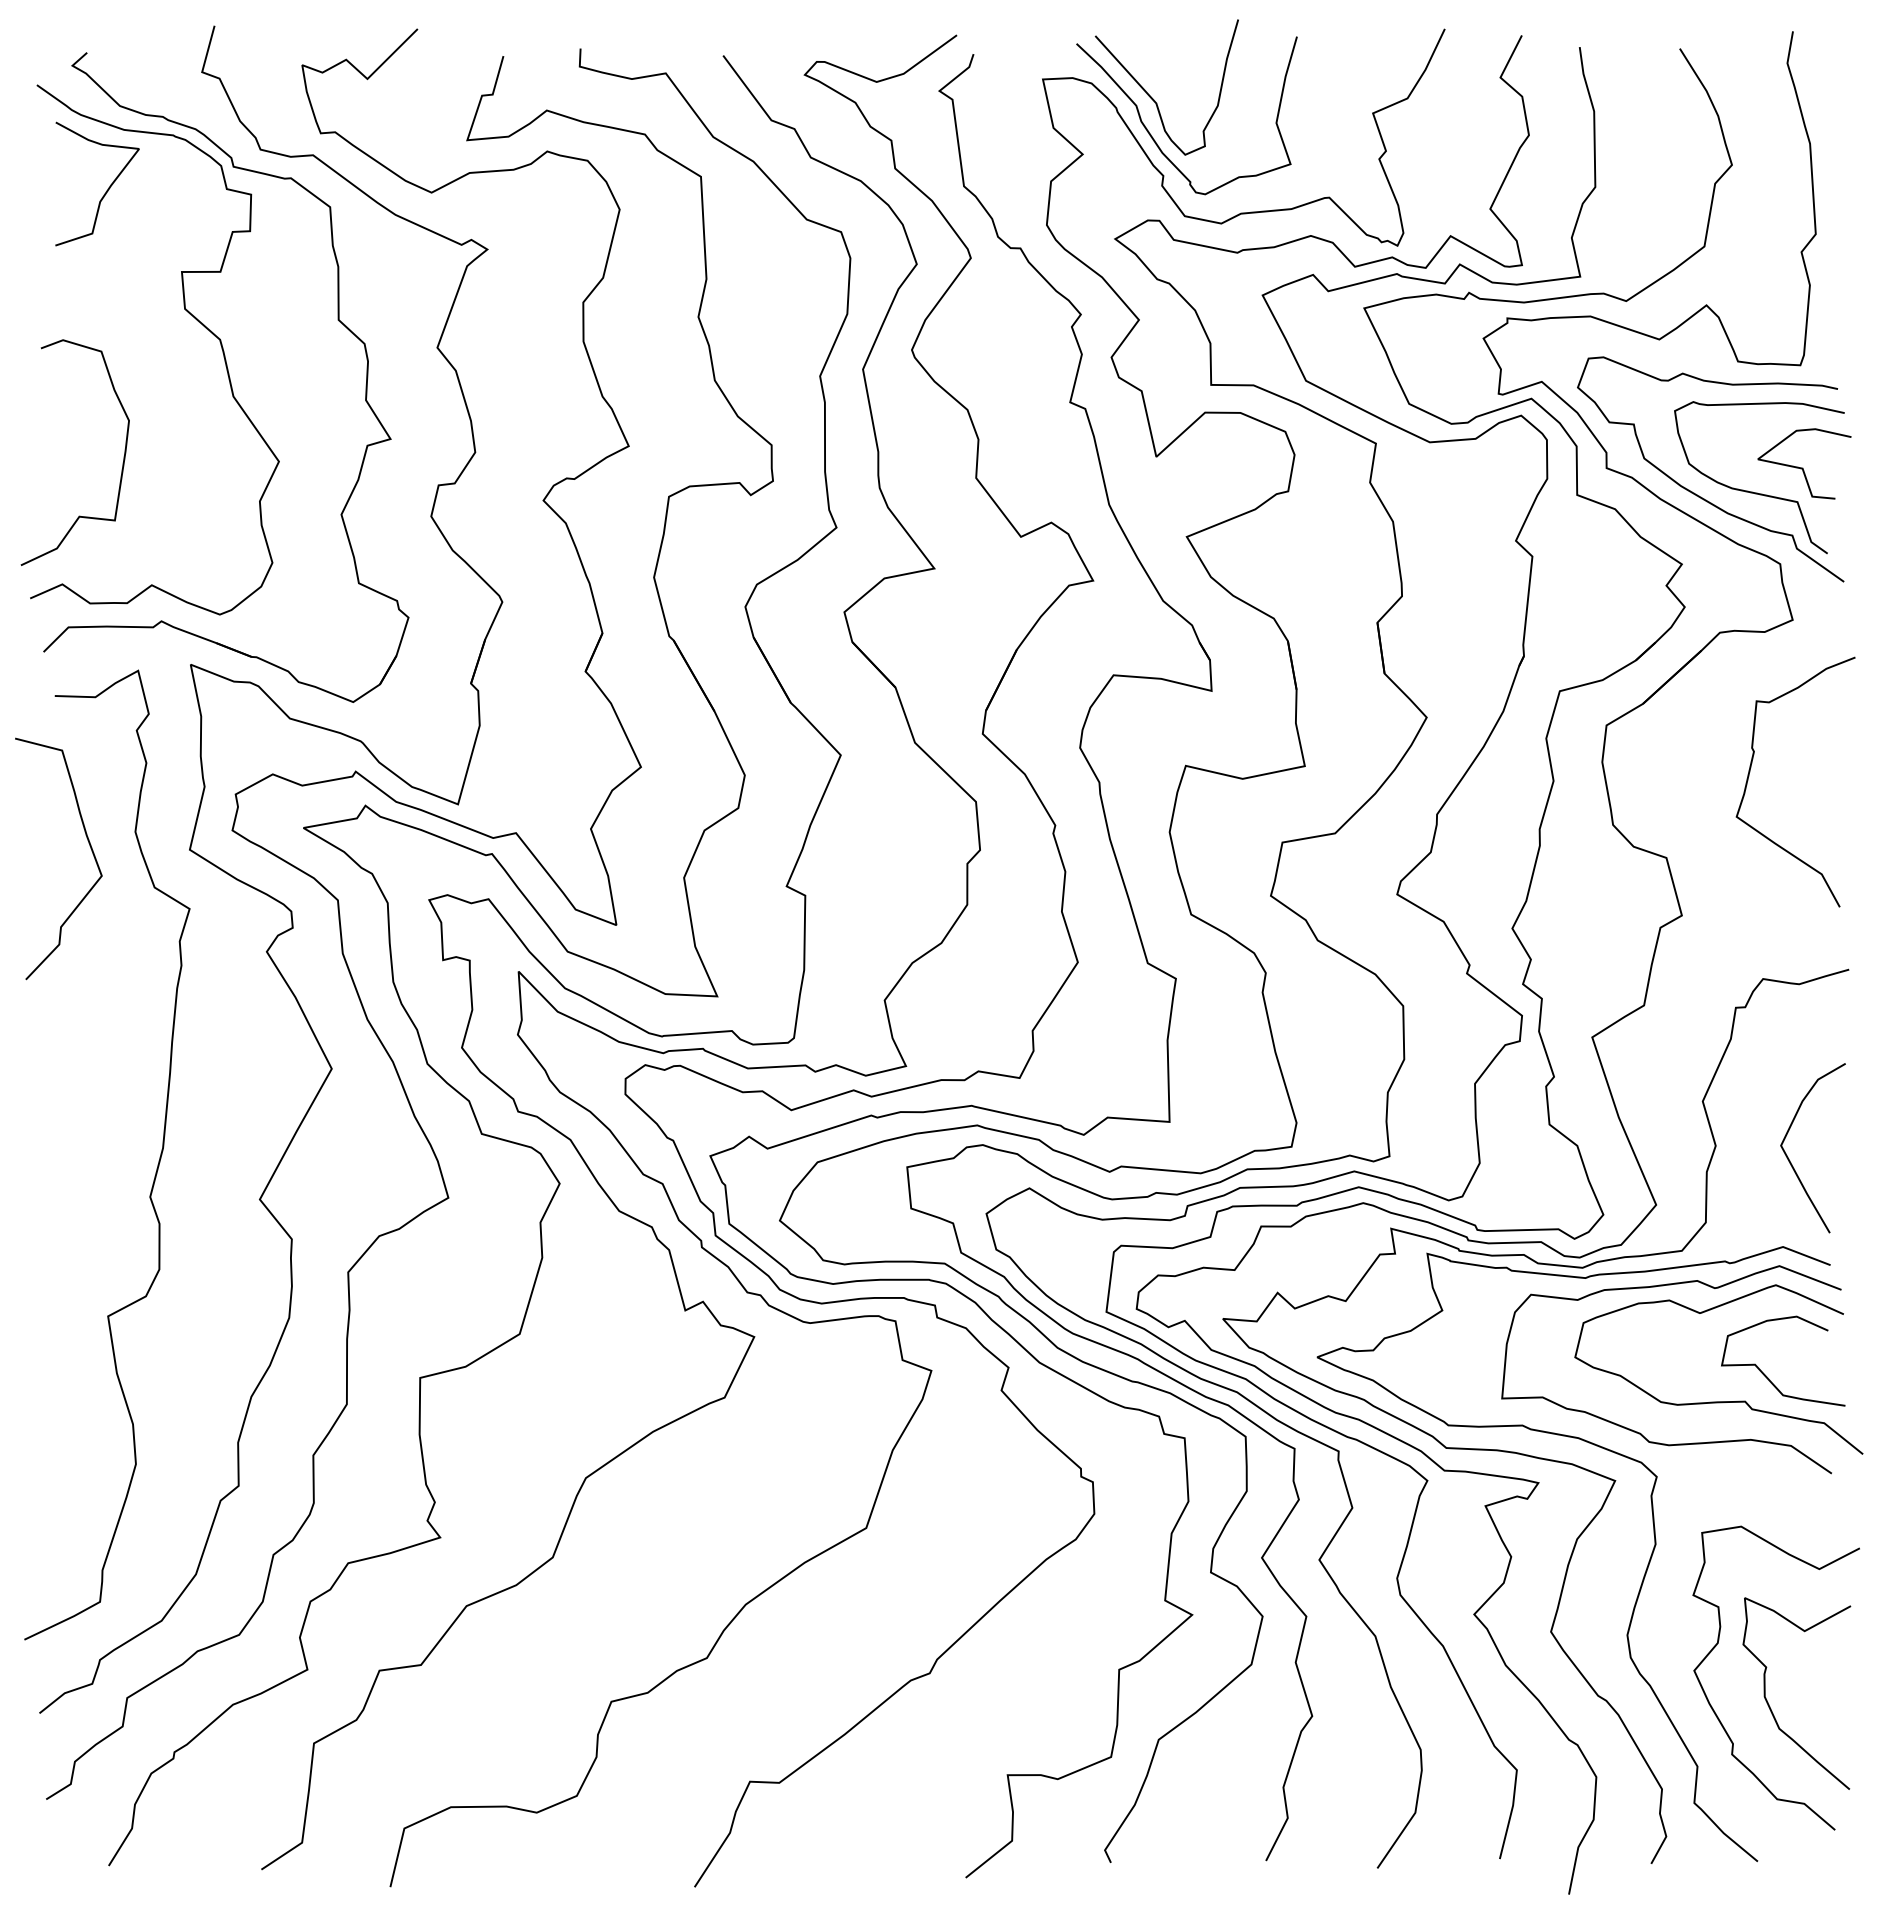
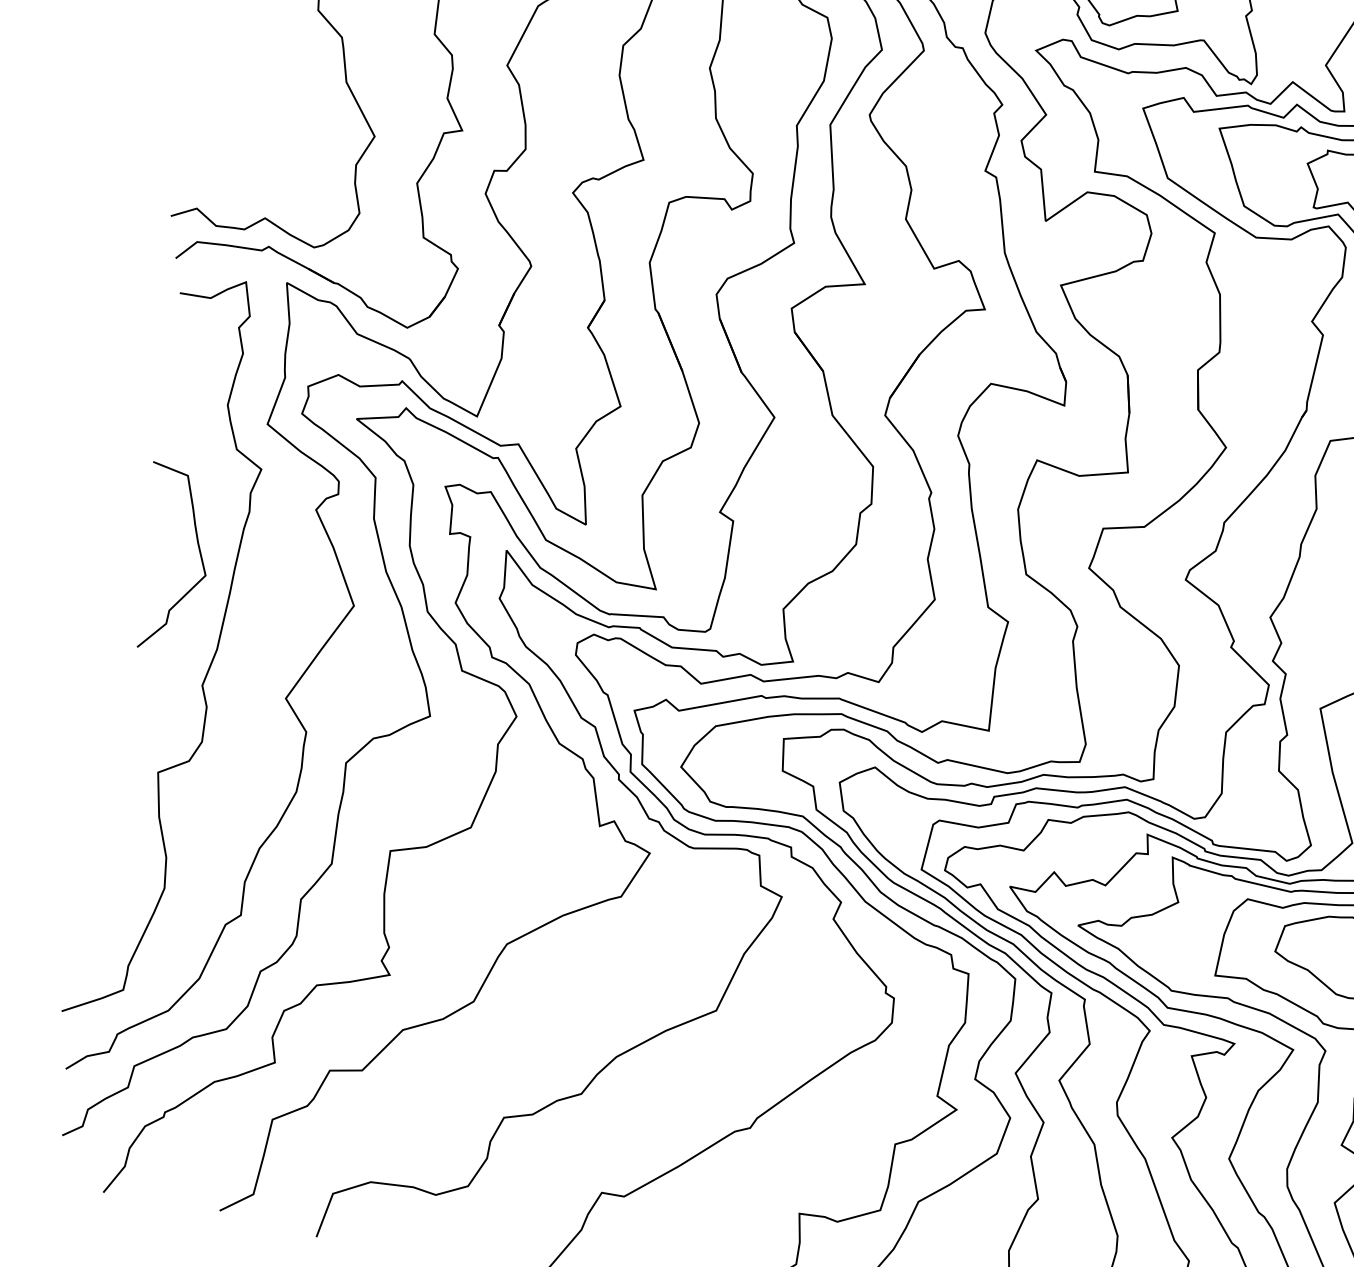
curve: (122, 462) -> (255, 121), removed
curve: (89, 846) -> (199, 551), moved

